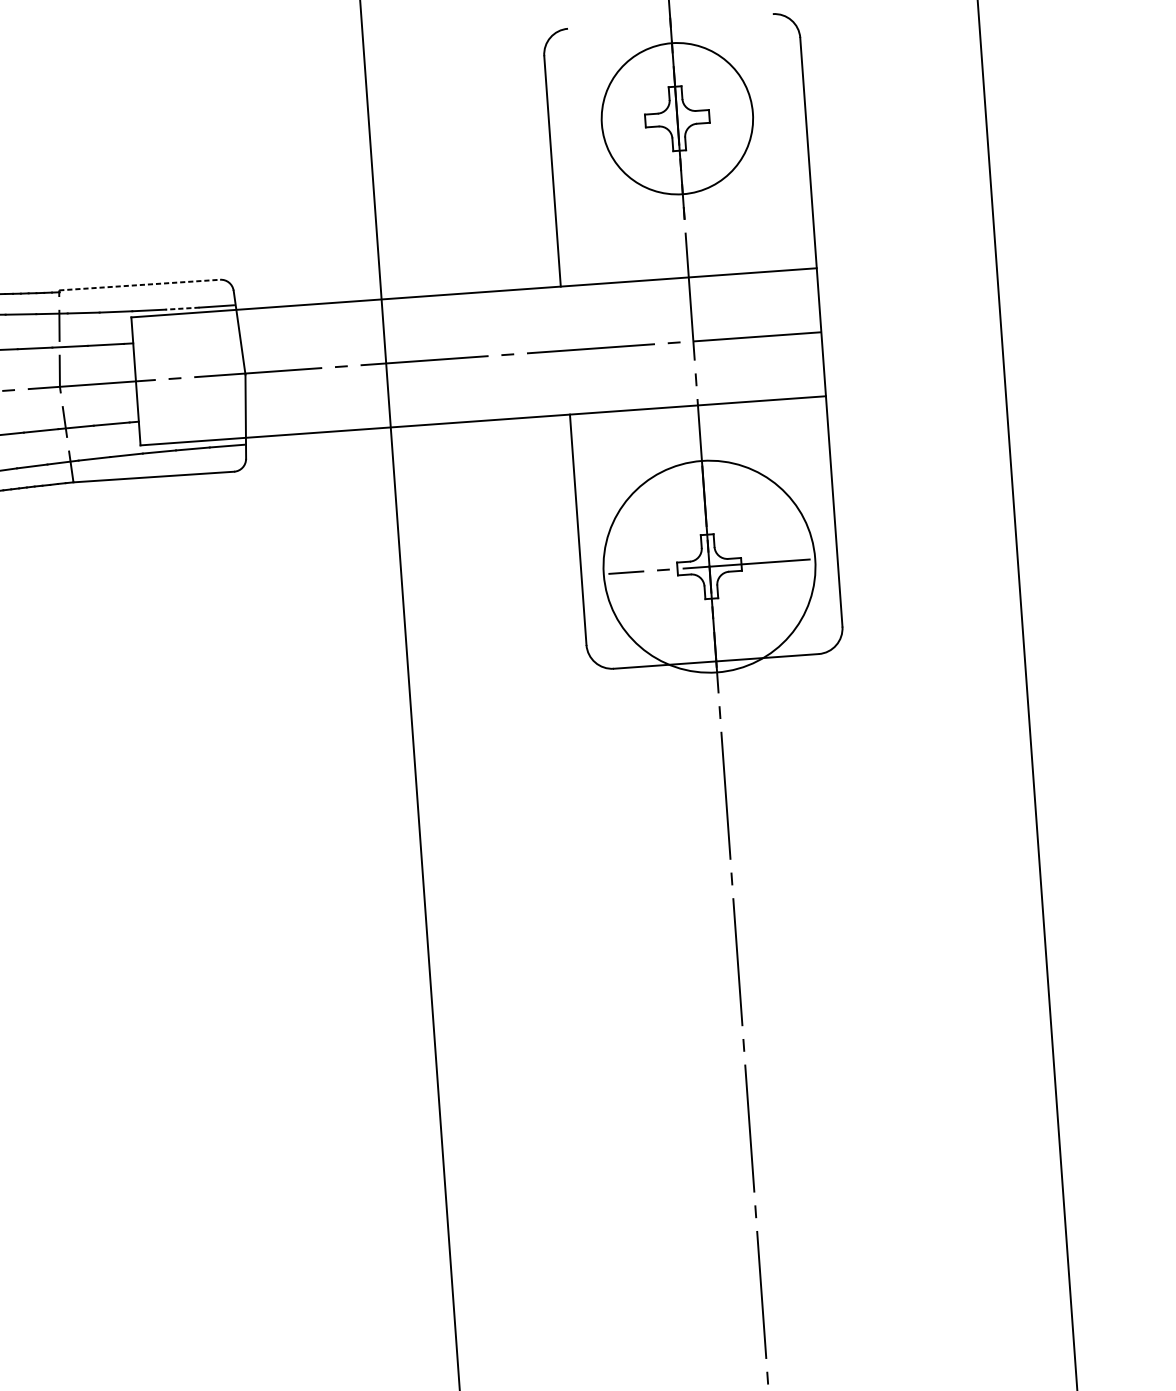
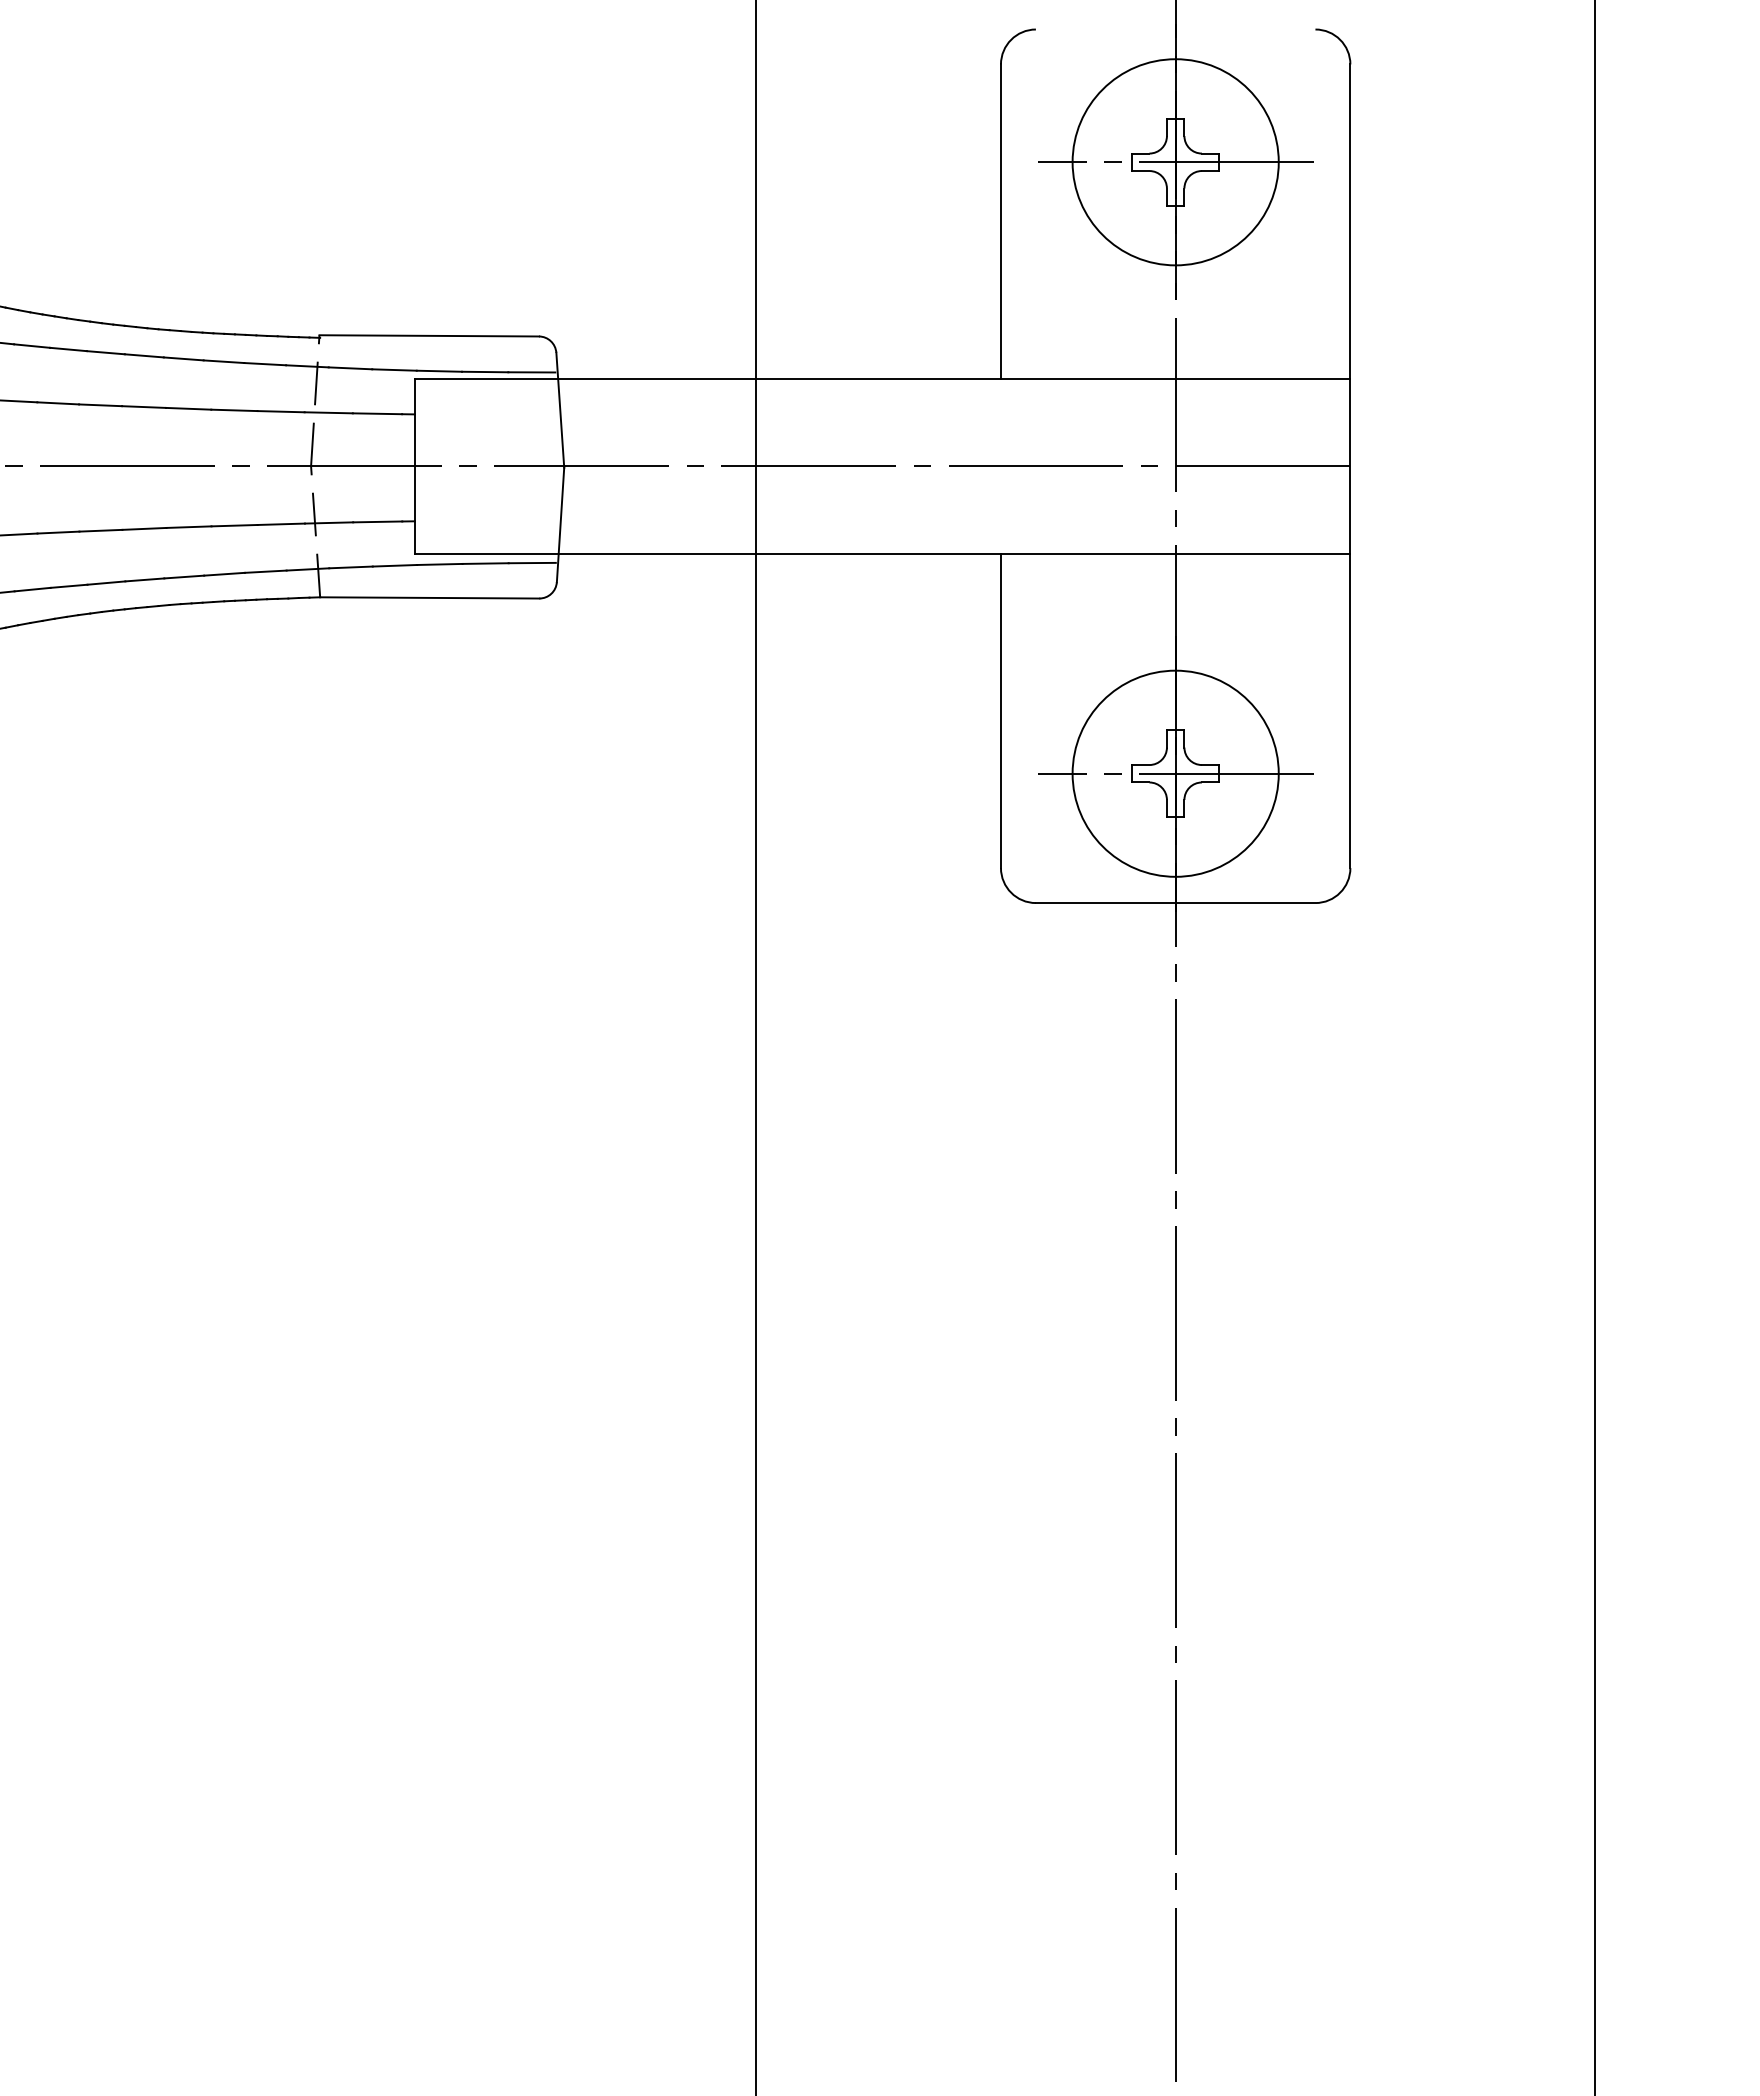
line: (677, 118) -> (1175, 162), added
line: (139, 284) -> (429, 335), dashed -> solid
line: (182, 309) -> (484, 372), dashed -> solid
circle: (709, 566) -> (1175, 773), size x0.71

